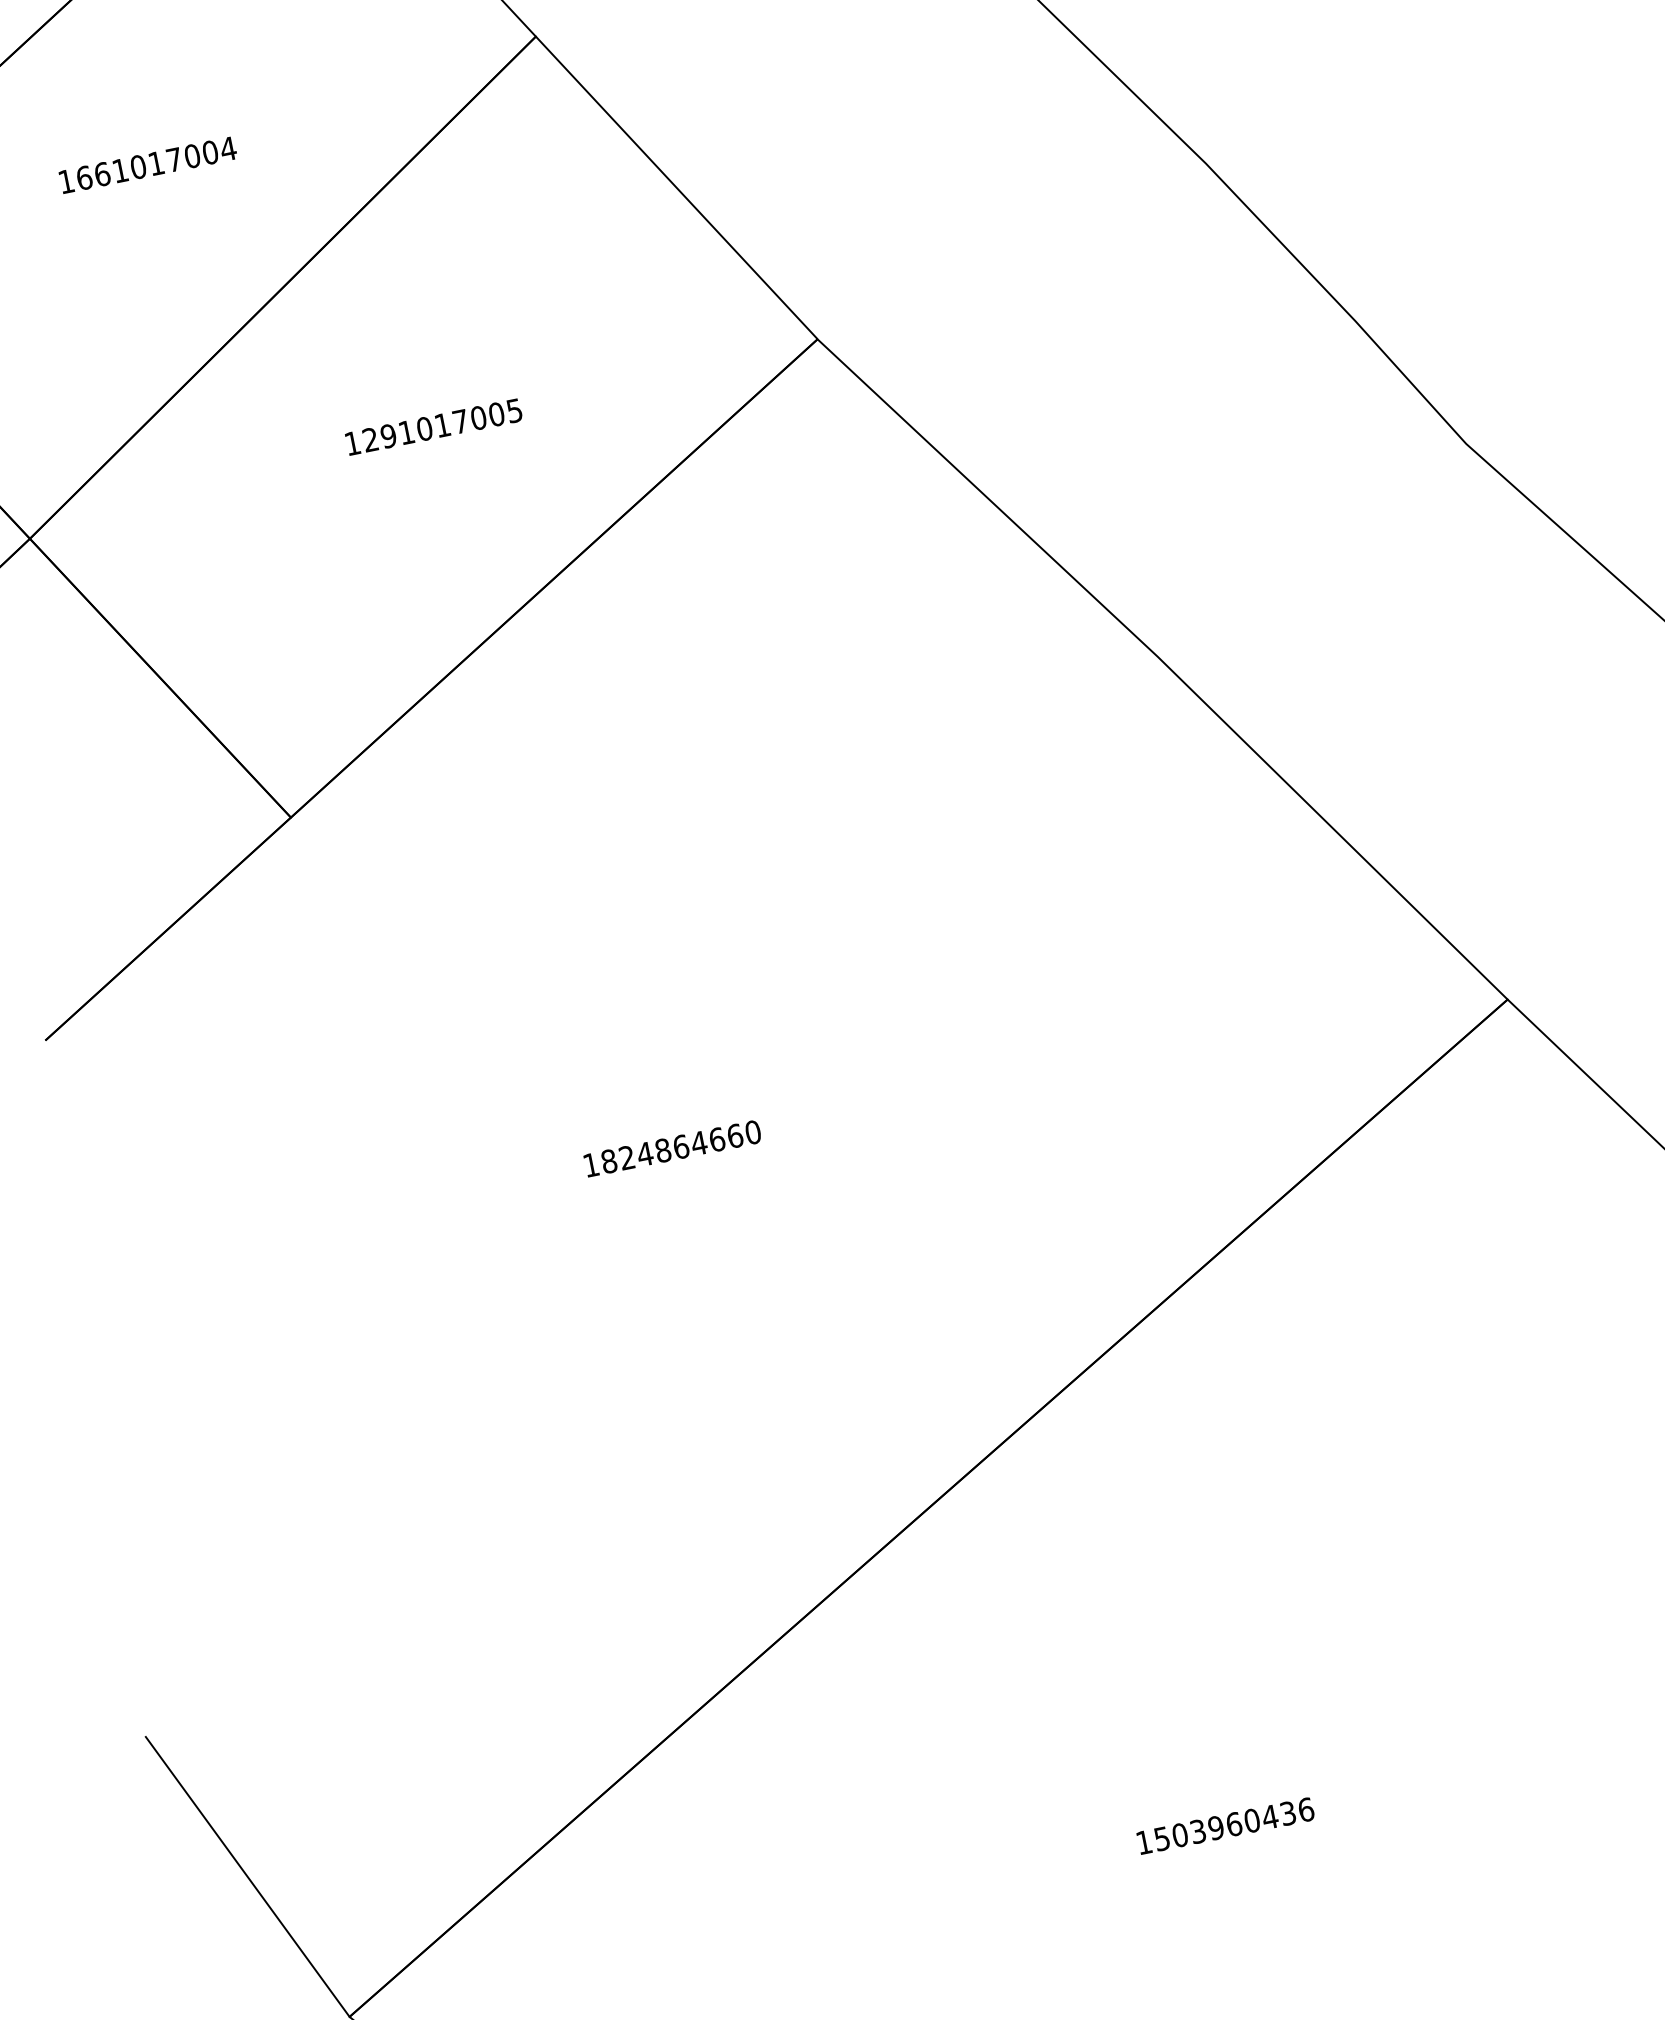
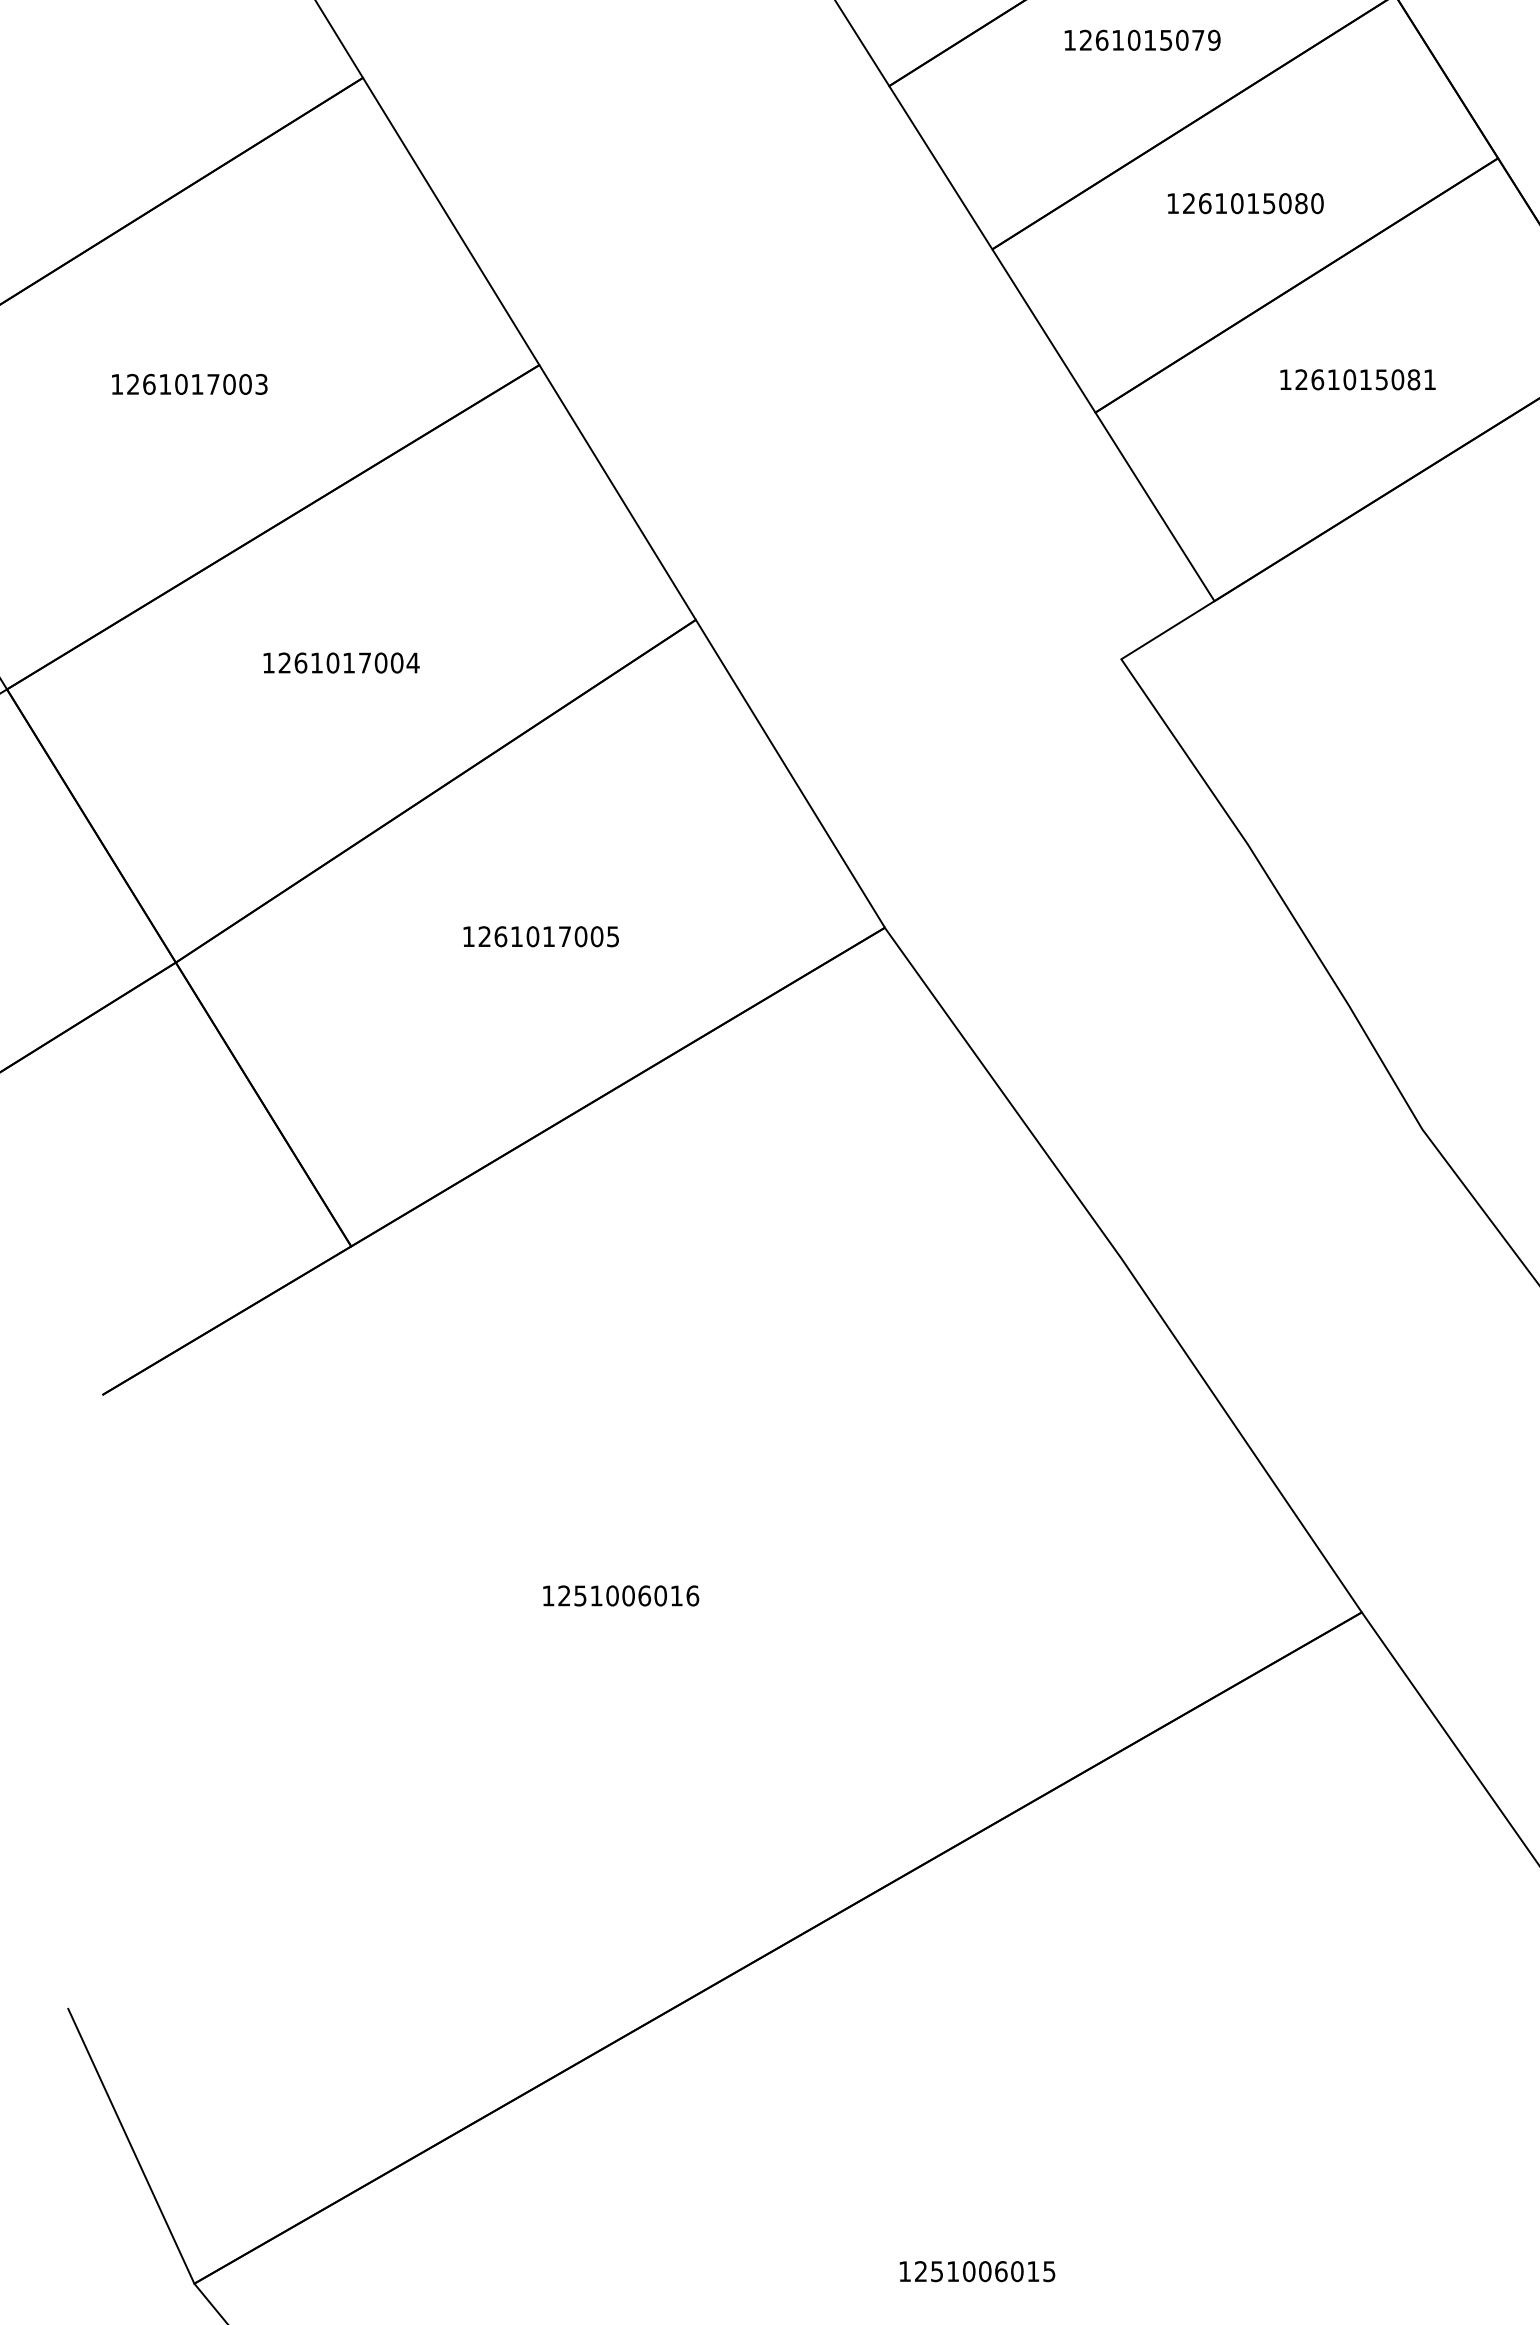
text: (83, 177) -> (284, 662), 1661017004 -> 1261017004
text: (388, 436) -> (500, 936), 1291017005 -> 1261017005
text: (680, 1146) -> (628, 1595), 1824864660 -> 1251006016
text: (1234, 1824) -> (985, 2271), 1503960436 -> 1251006015

